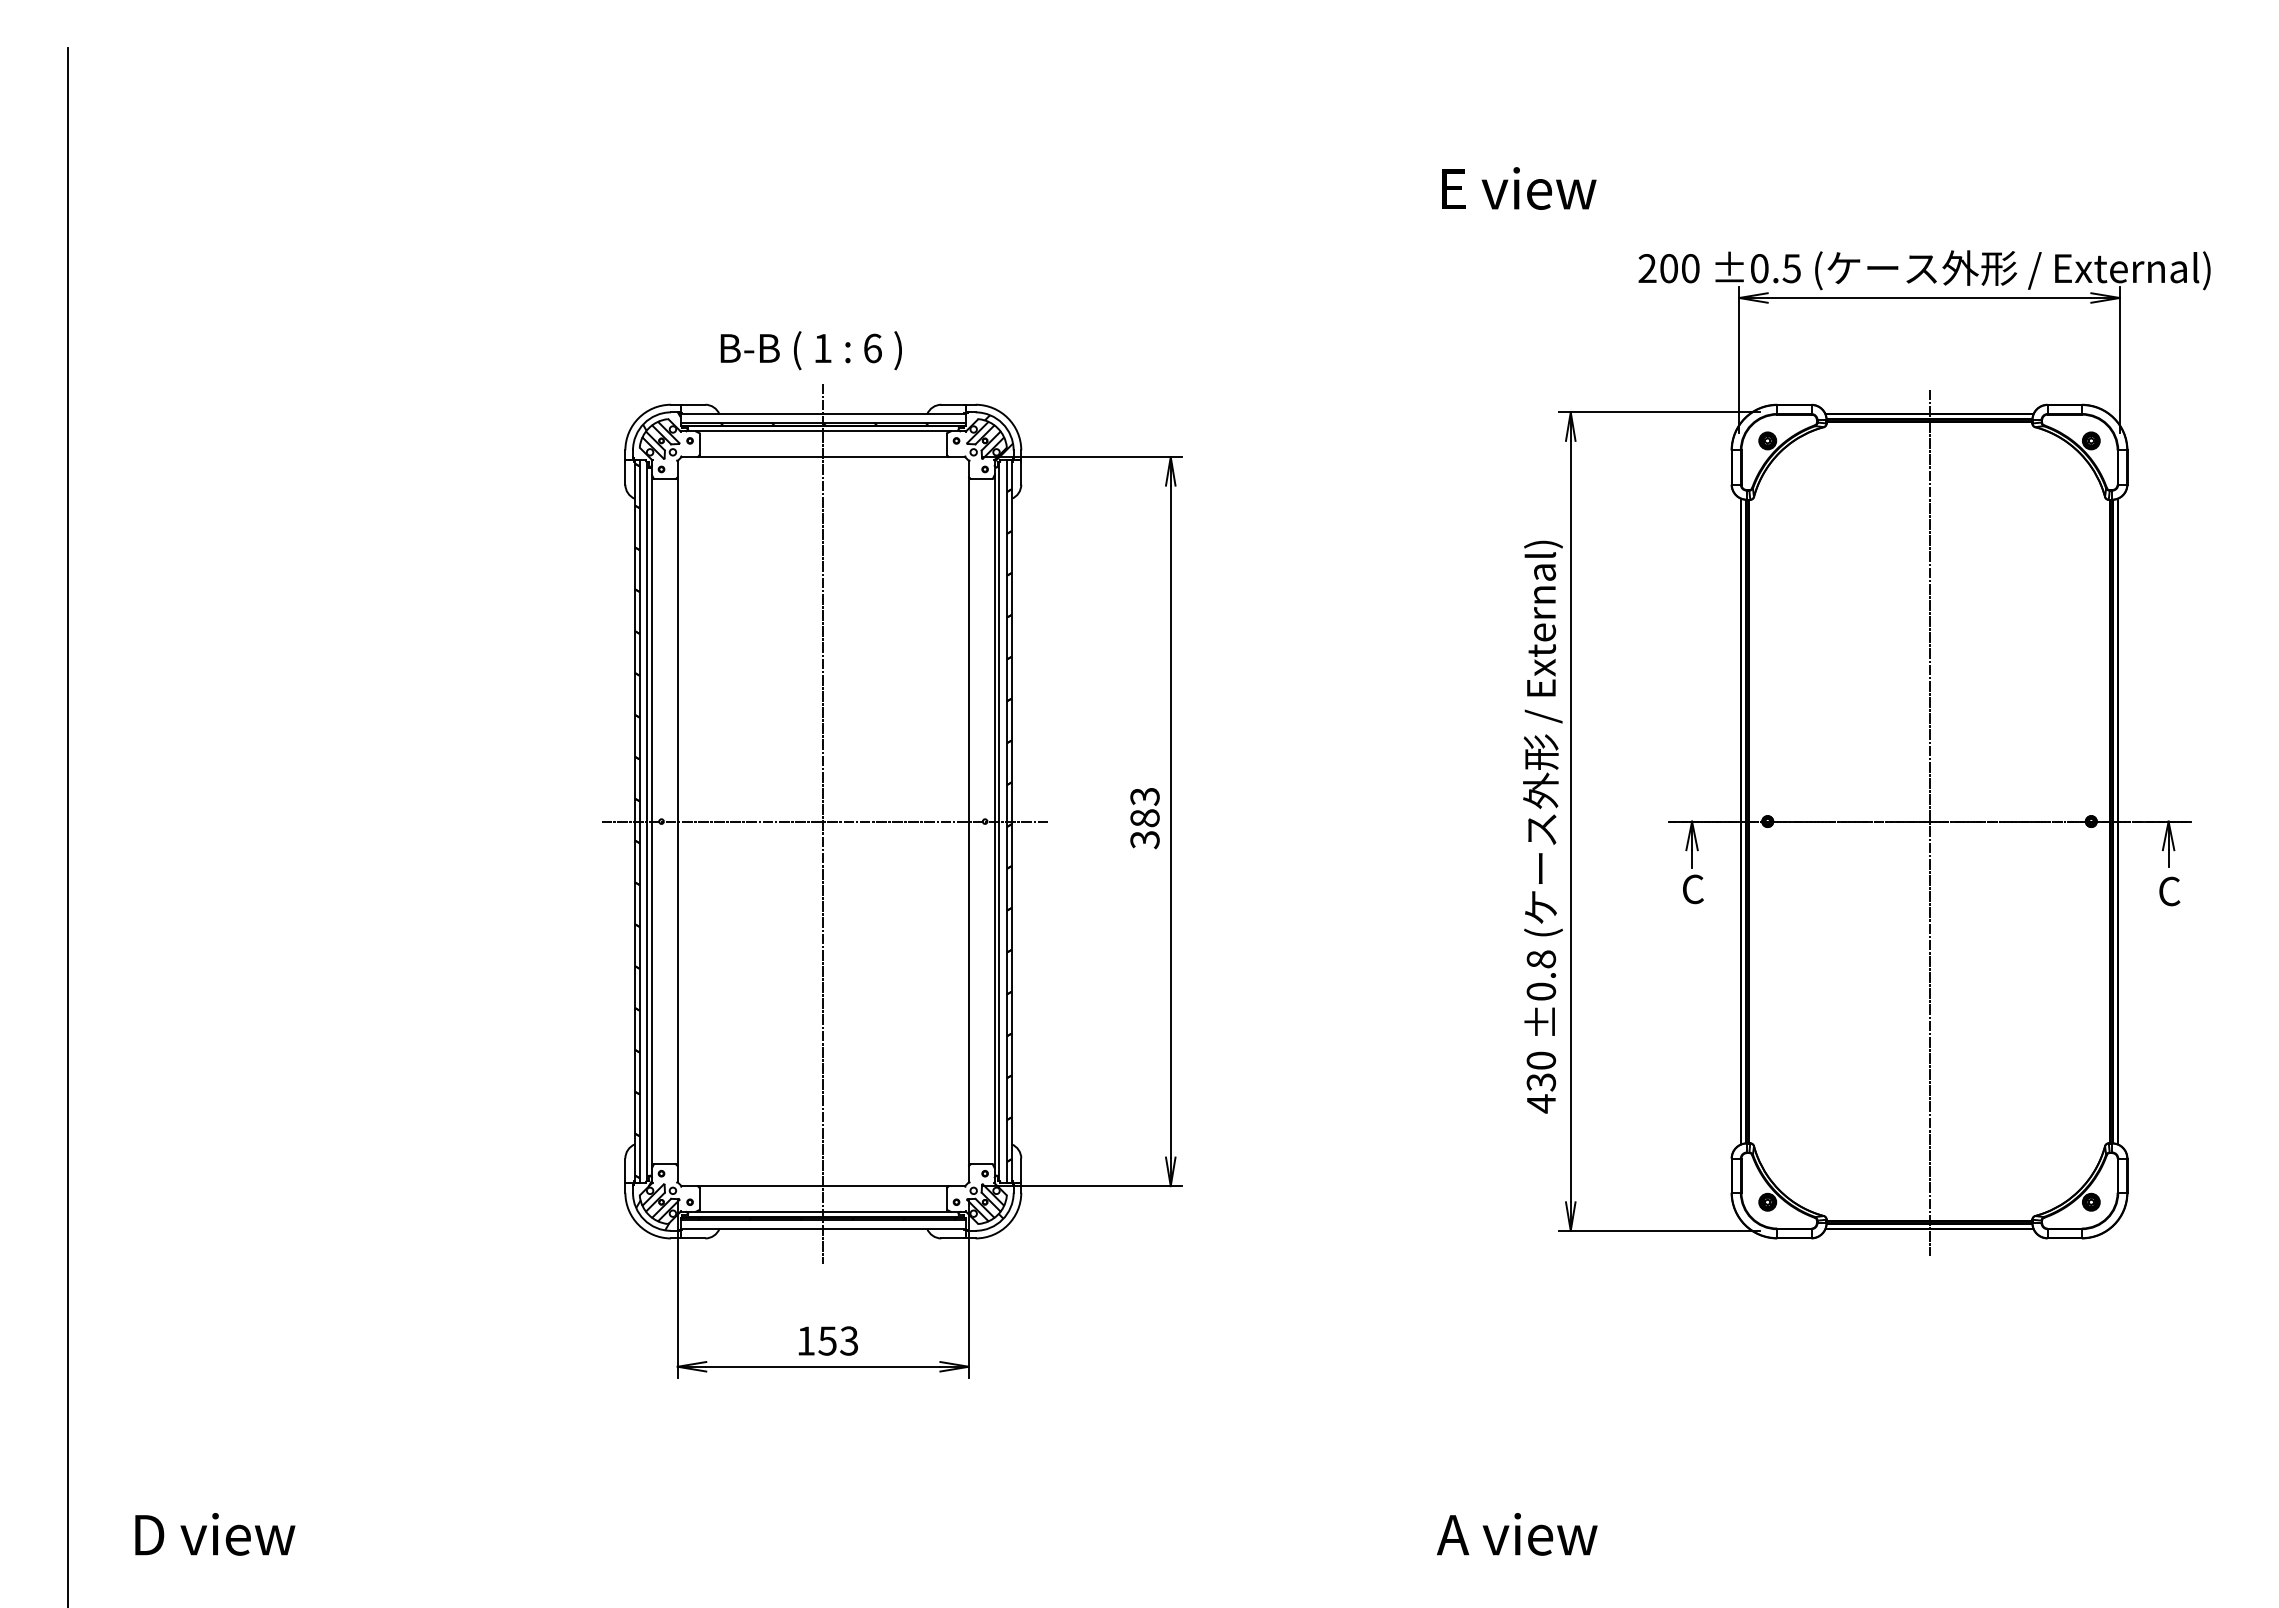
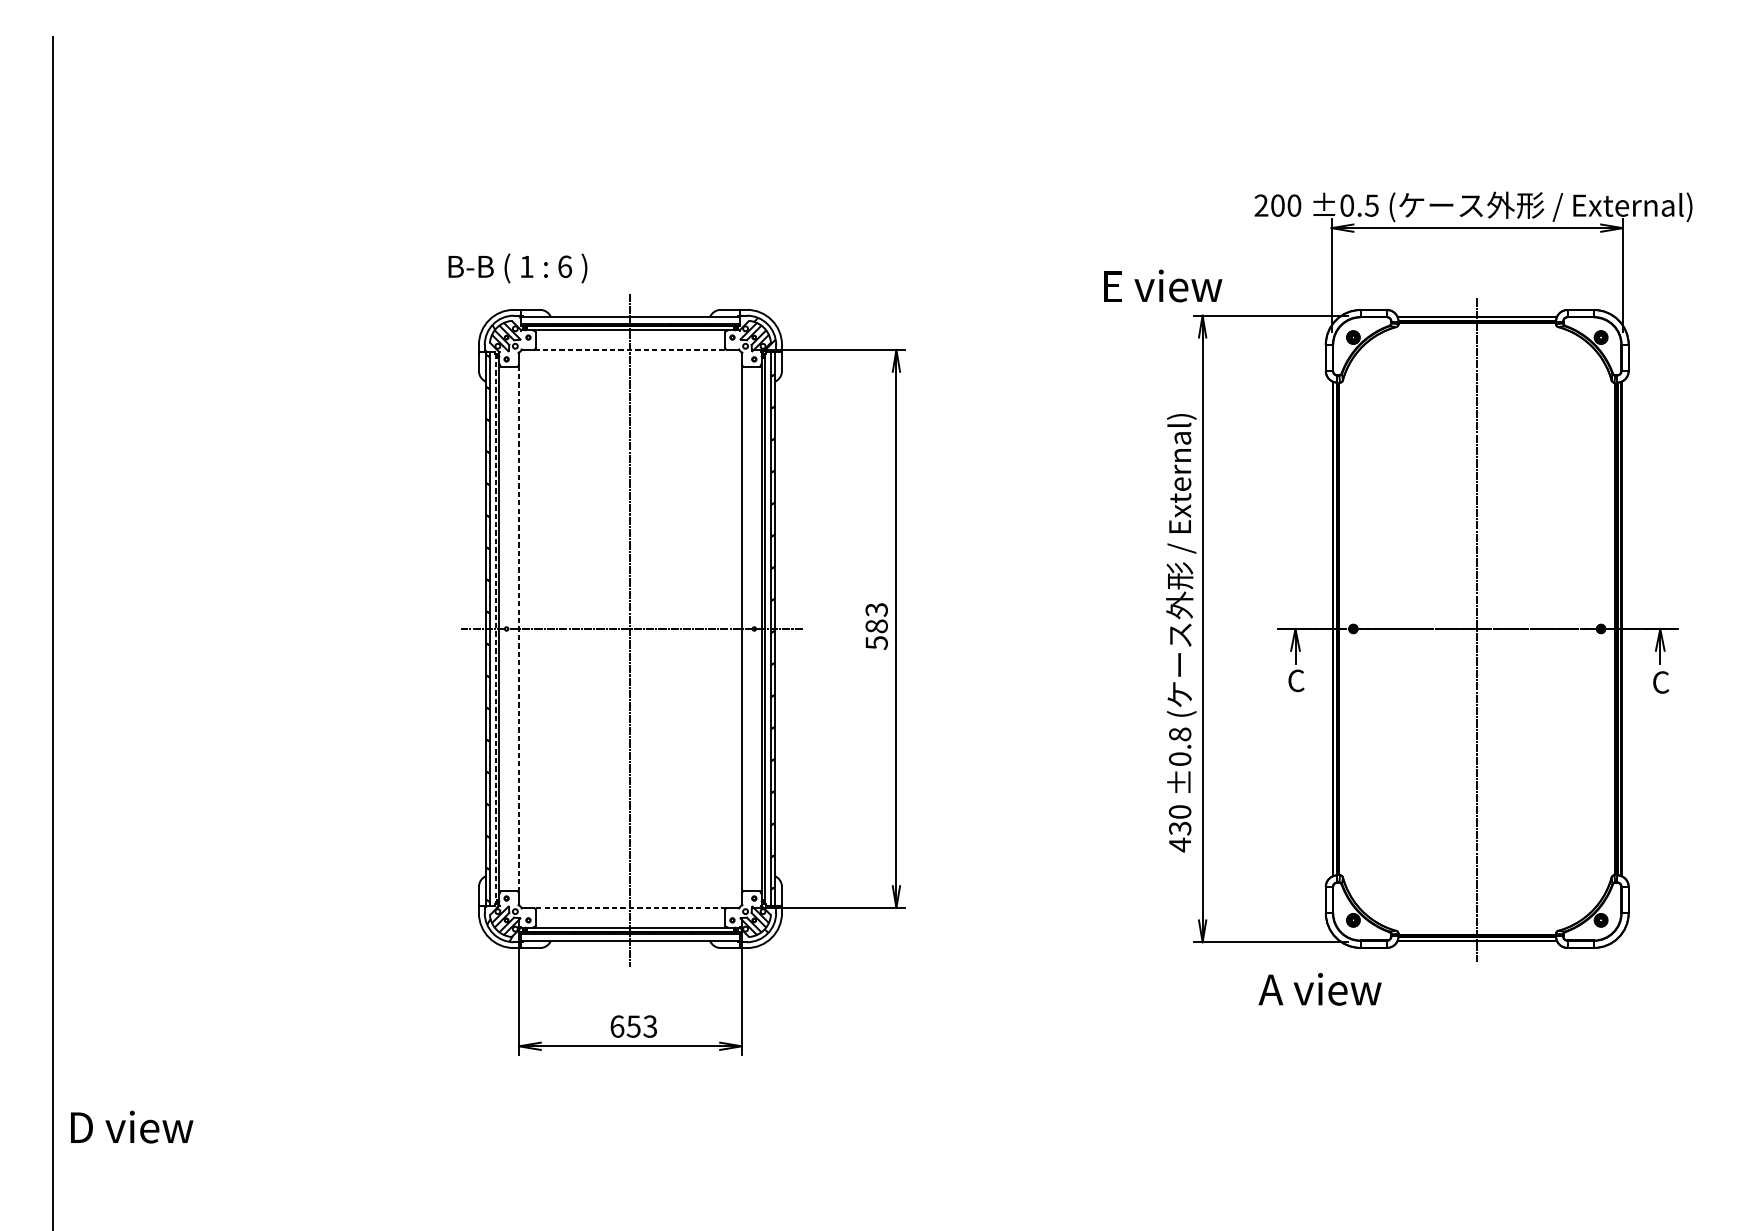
text: (1519, 188) -> (1163, 285), moved
text: (810, 350) -> (517, 268), moved
line: (823, 457) -> (630, 350), solid -> dashed
line: (647, 821) -> (495, 628), solid -> dashed
line: (677, 821) -> (518, 628), solid -> dashed
text: (1144, 840) -> (876, 643), 383 -> 583
line: (823, 1186) -> (630, 908), solid -> dashed
text: (806, 1340) -> (617, 1026), 153 -> 653
text: (215, 1534) -> (132, 1127), moved
text: (1517, 1534) -> (1320, 989), moved

